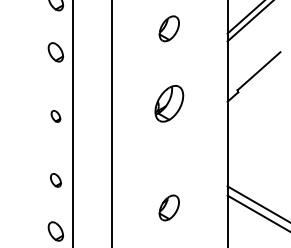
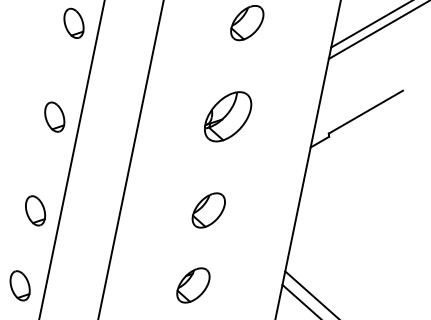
part: (169, 103) -> (228, 116), moved
part: (55, 116) -> (54, 117), size x1.67
part: (168, 156) -> (207, 209), added
part: (55, 180) -> (34, 211), size x1.43

